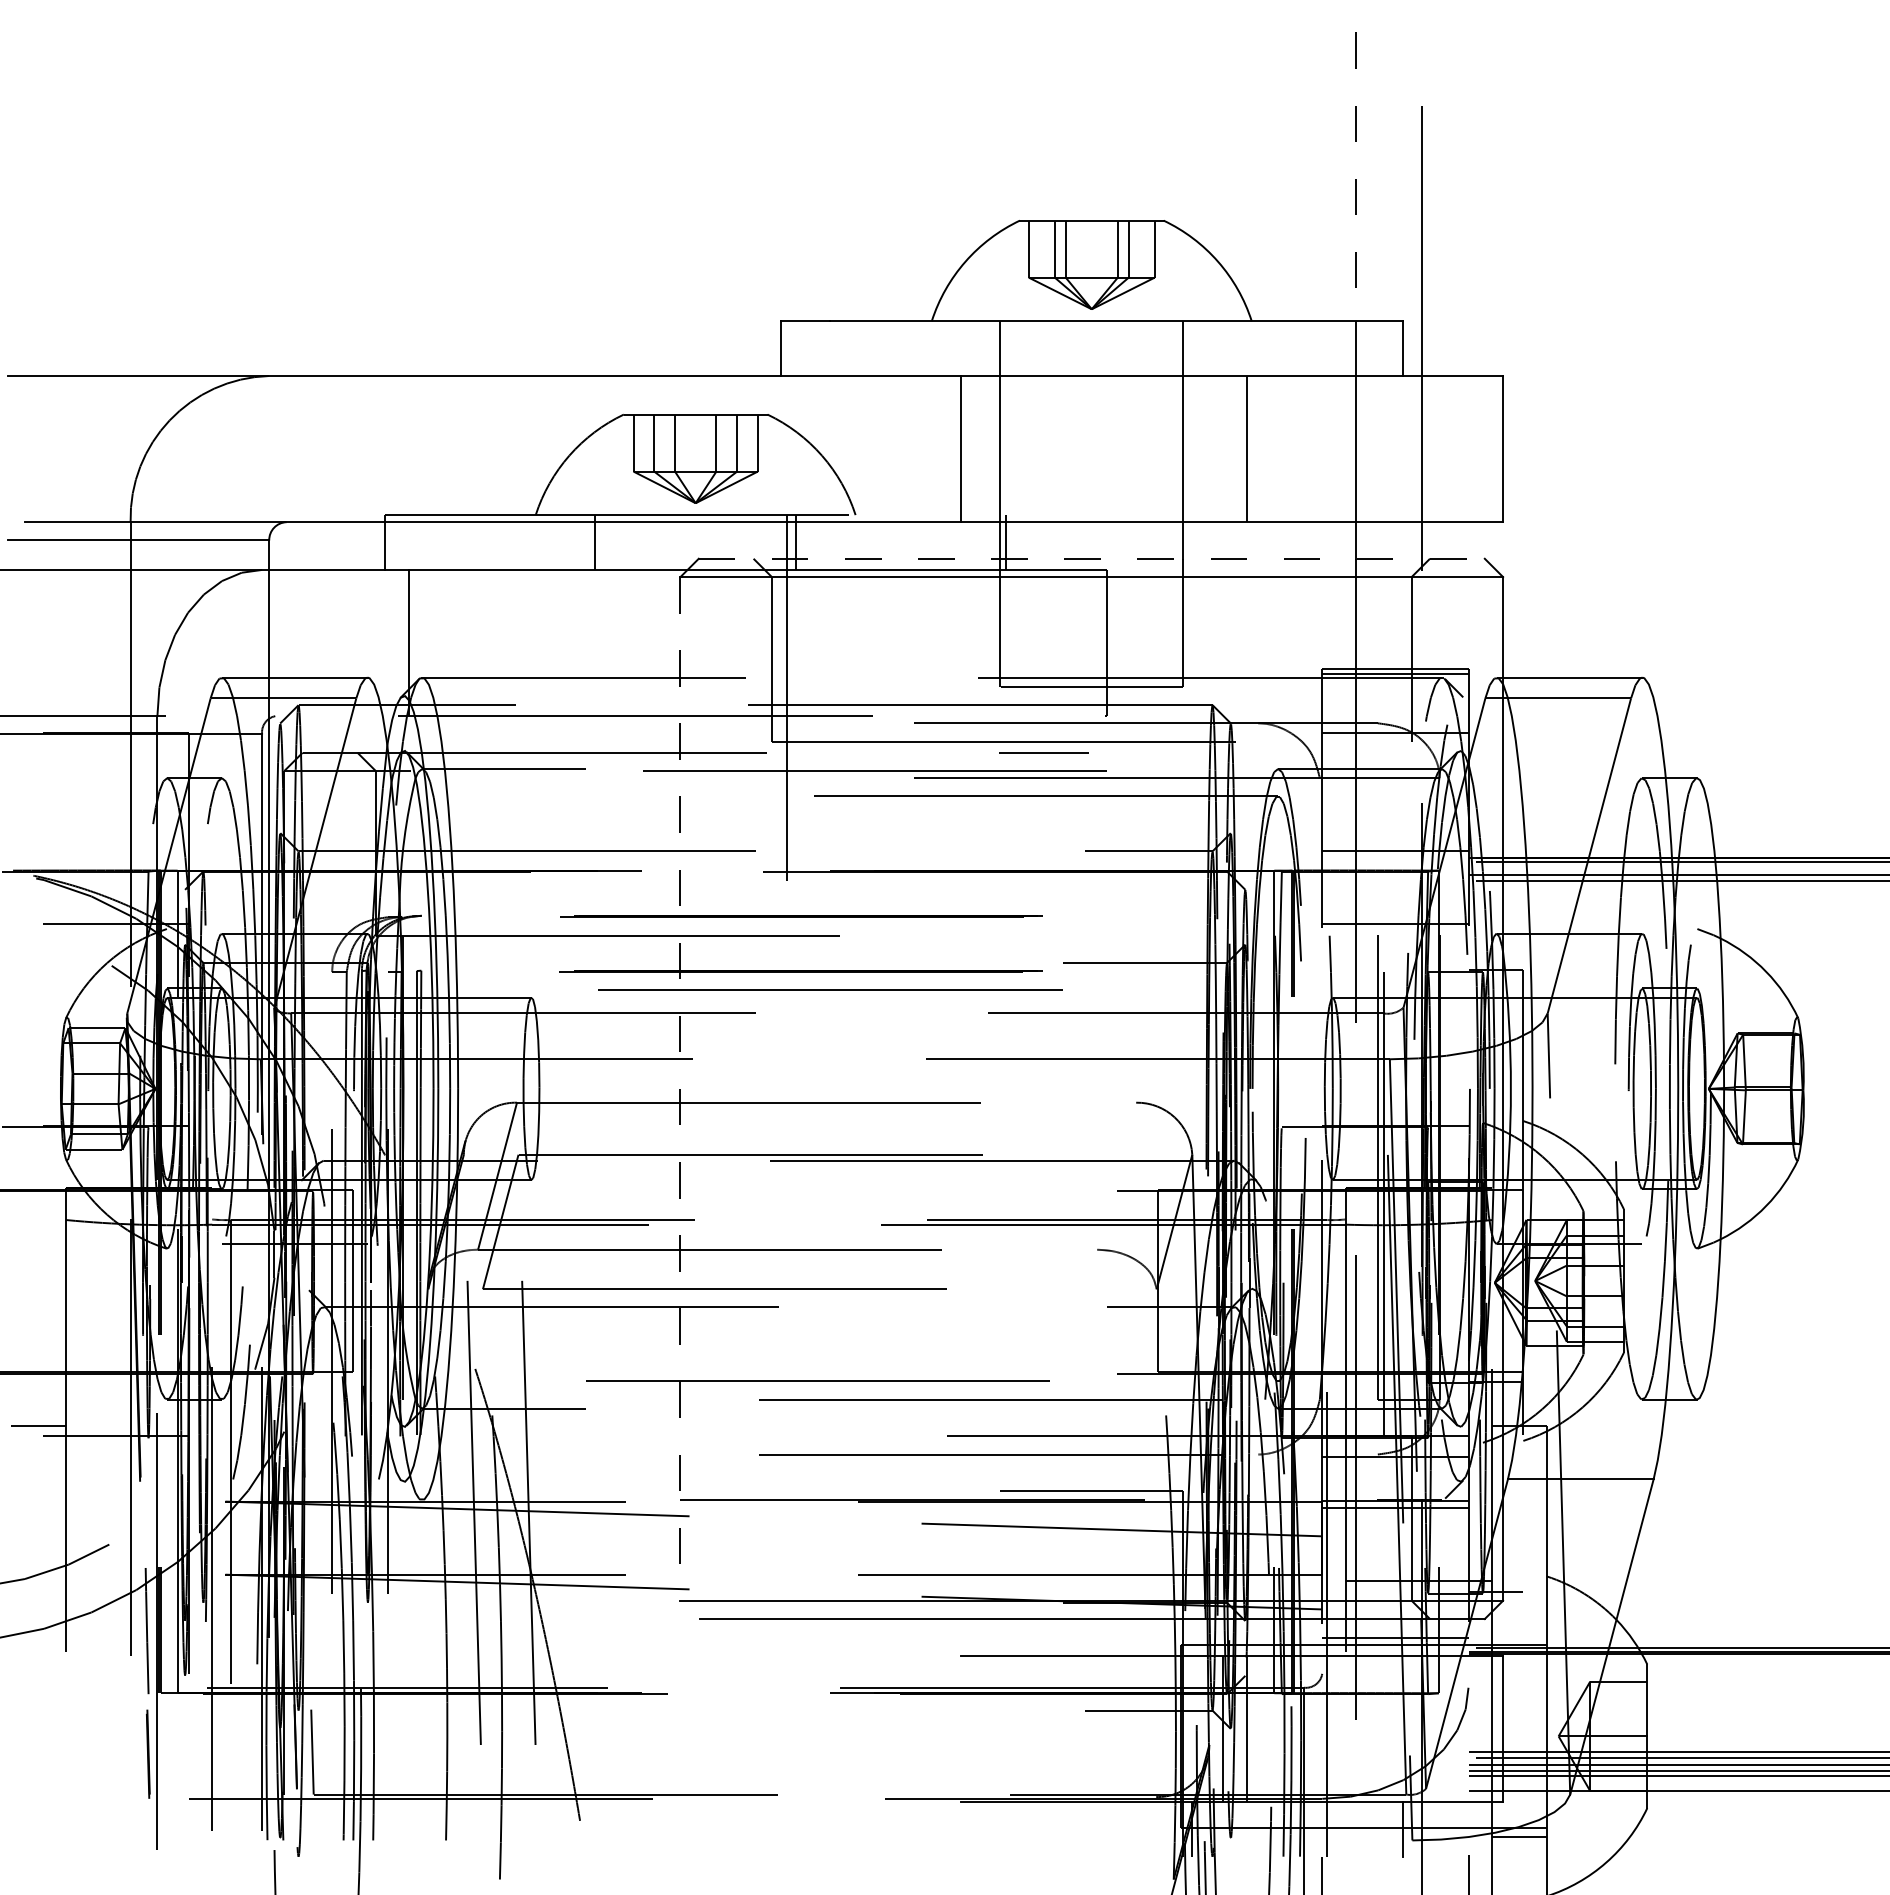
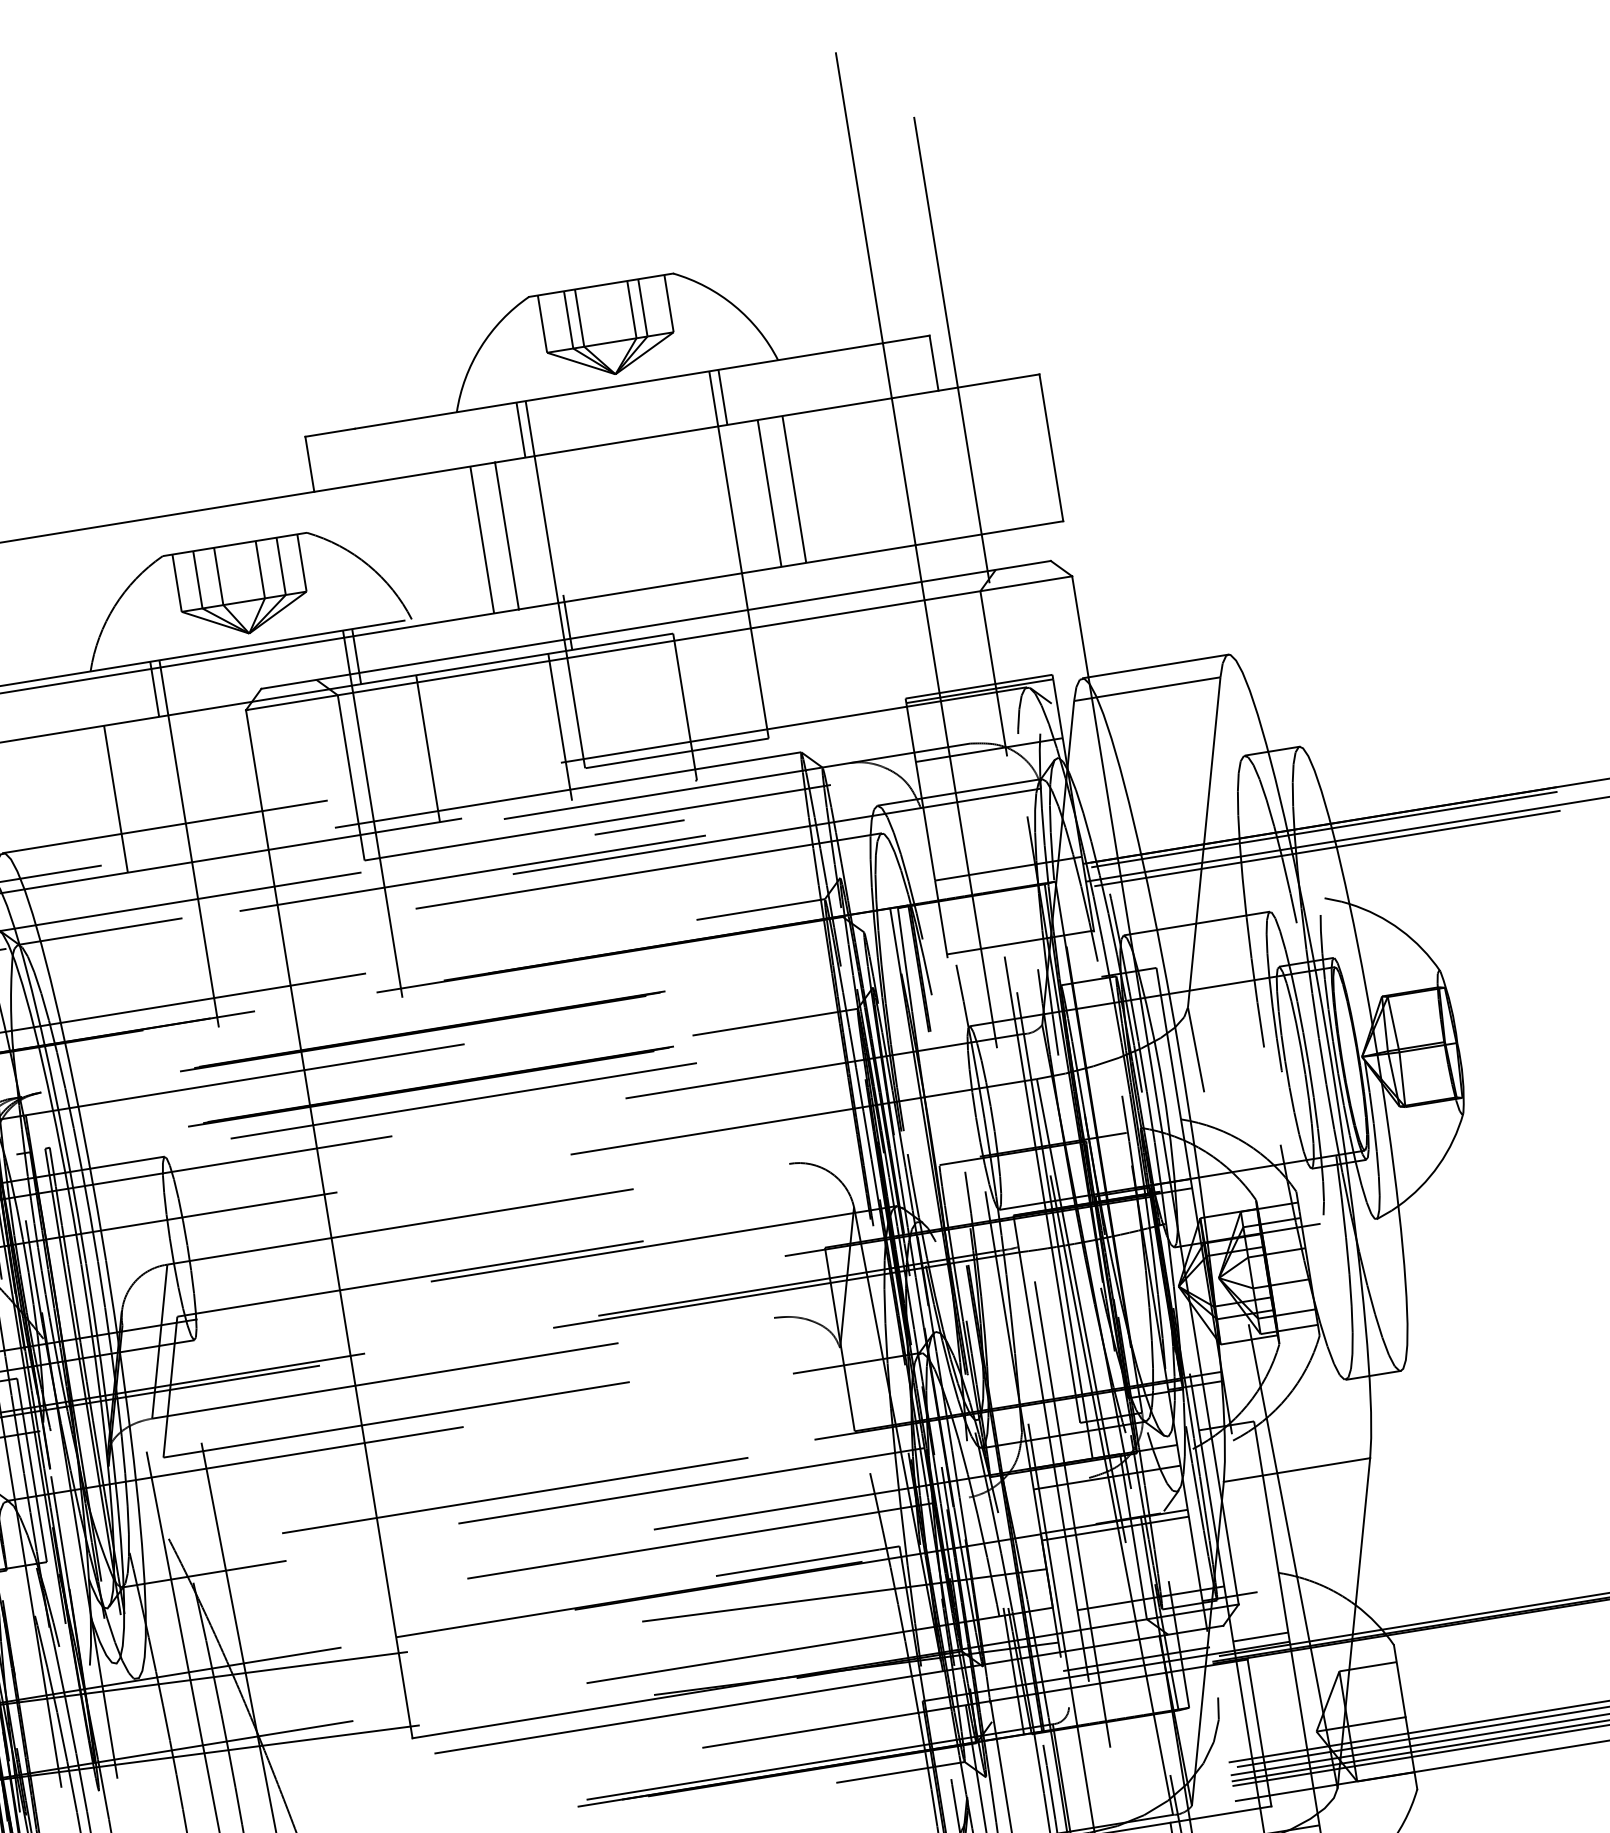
line: (1356, 177) -> (859, 198), dashed -> solid
line: (991, 348) -> (521, 430), added
line: (1192, 348) -> (723, 397), added
line: (936, 448) -> (482, 539), added
line: (1222, 448) -> (769, 492), added
line: (1092, 558) -> (656, 624), dashed -> solid
line: (540, 642) -> (116, 798), added
line: (851, 642) -> (428, 748), added
line: (982, 642) -> (560, 726), added
line: (604, 697) -> (189, 843), added
line: (680, 1088) -> (329, 1223), dashed -> solid
line: (1518, 1635) -> (1259, 1636), added

